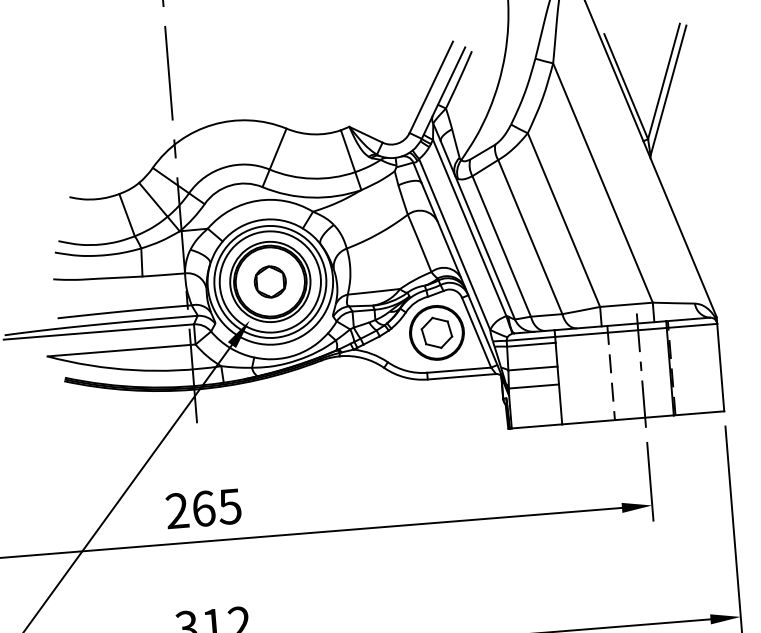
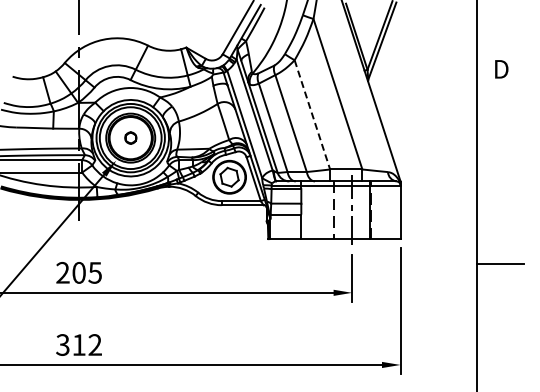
line: (564, 221) -> (312, 115), solid -> dashed
part: (269, 280) -> (130, 137), size x0.6
text: (202, 508) -> (78, 272), 265 -> 205

